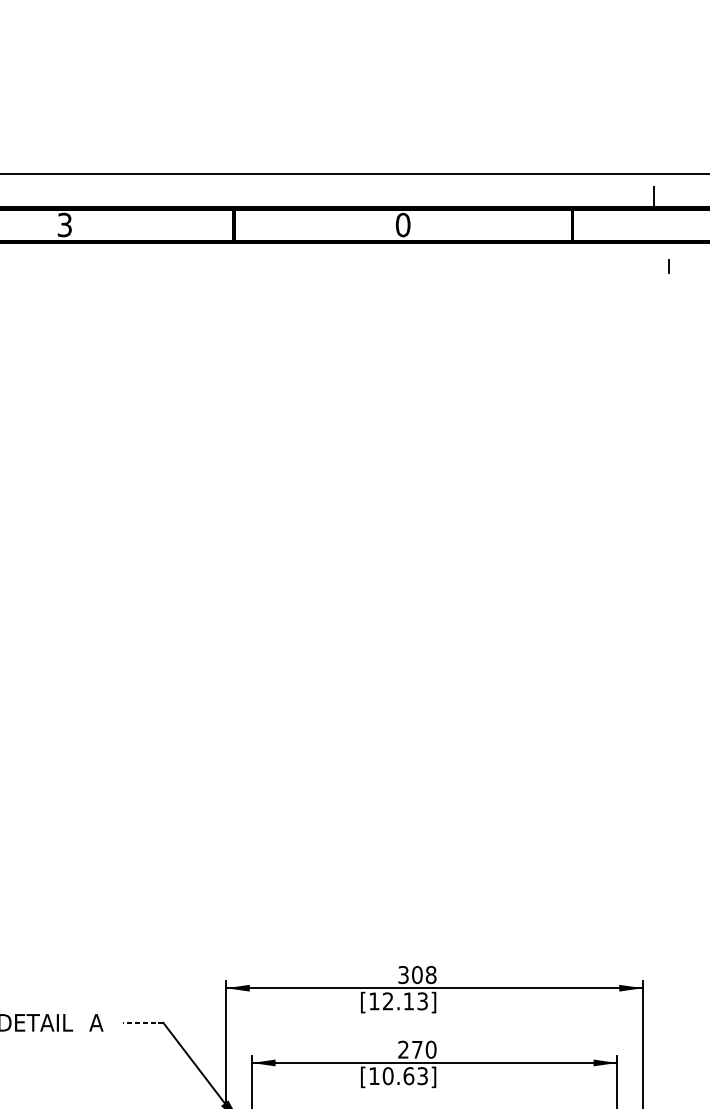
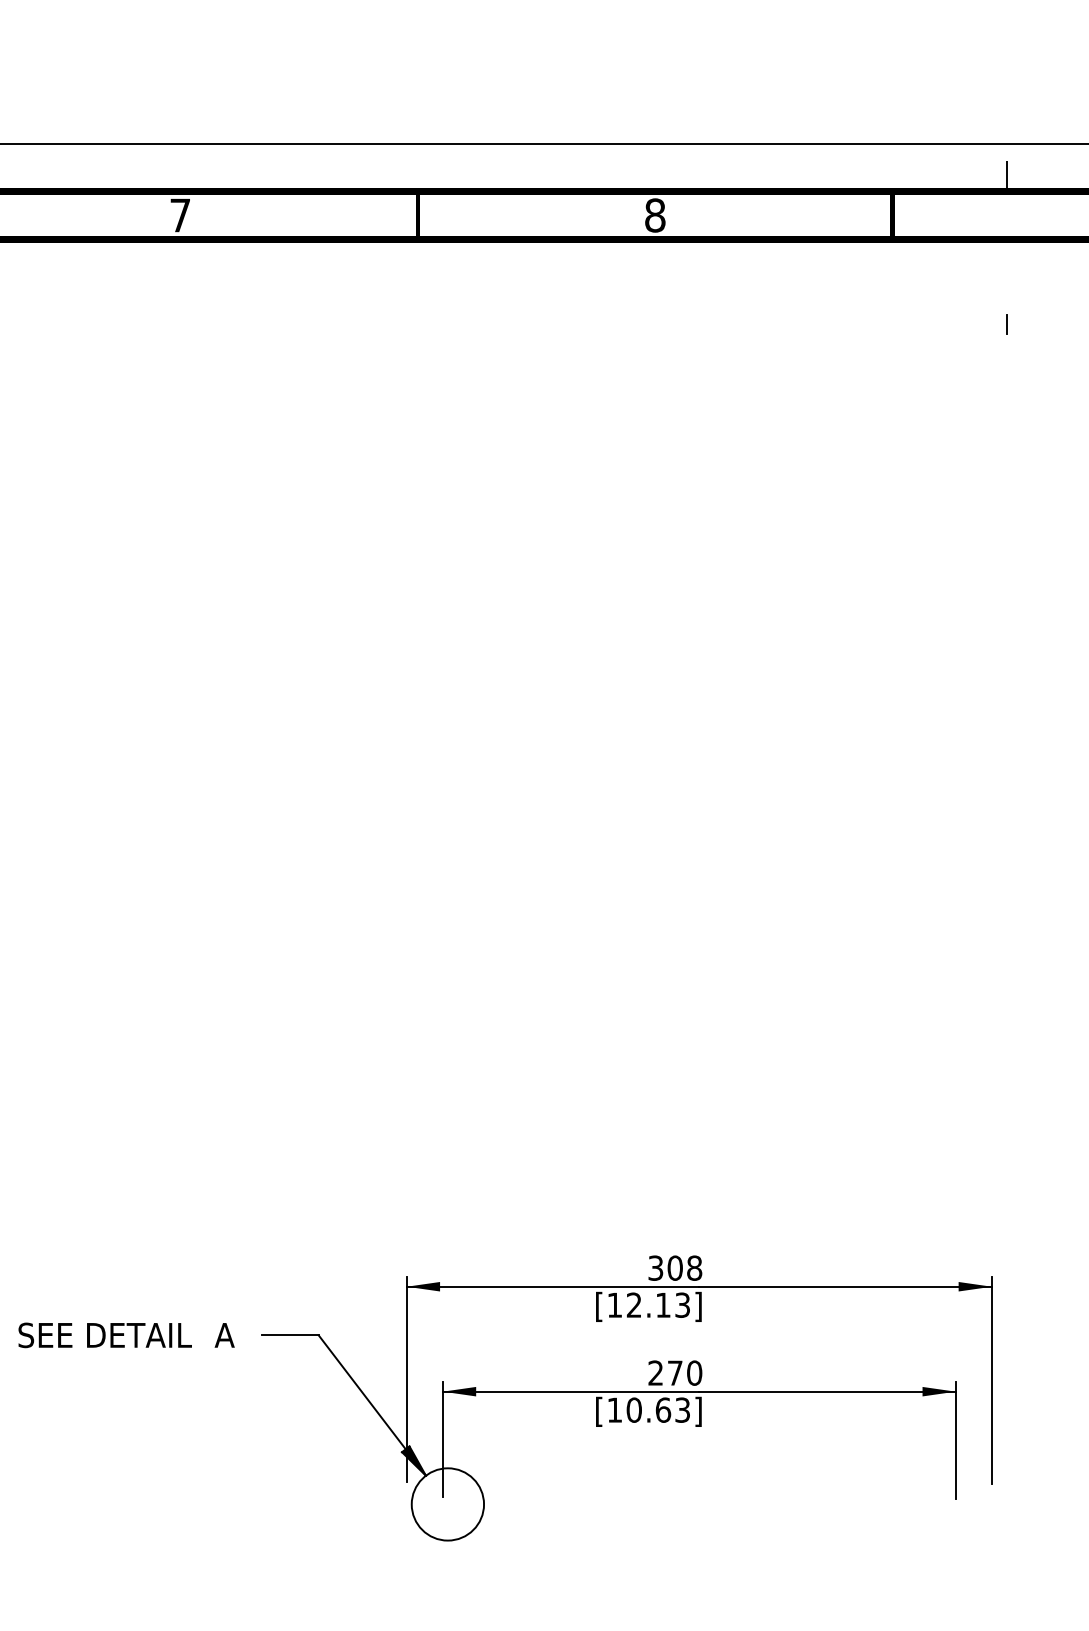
text: (64, 225) -> (180, 215), 3 -> 7
text: (403, 225) -> (655, 215), 0 -> 8
line: (669, 266) -> (1006, 324), moved
line: (142, 1022) -> (289, 1335), dashed -> solid

